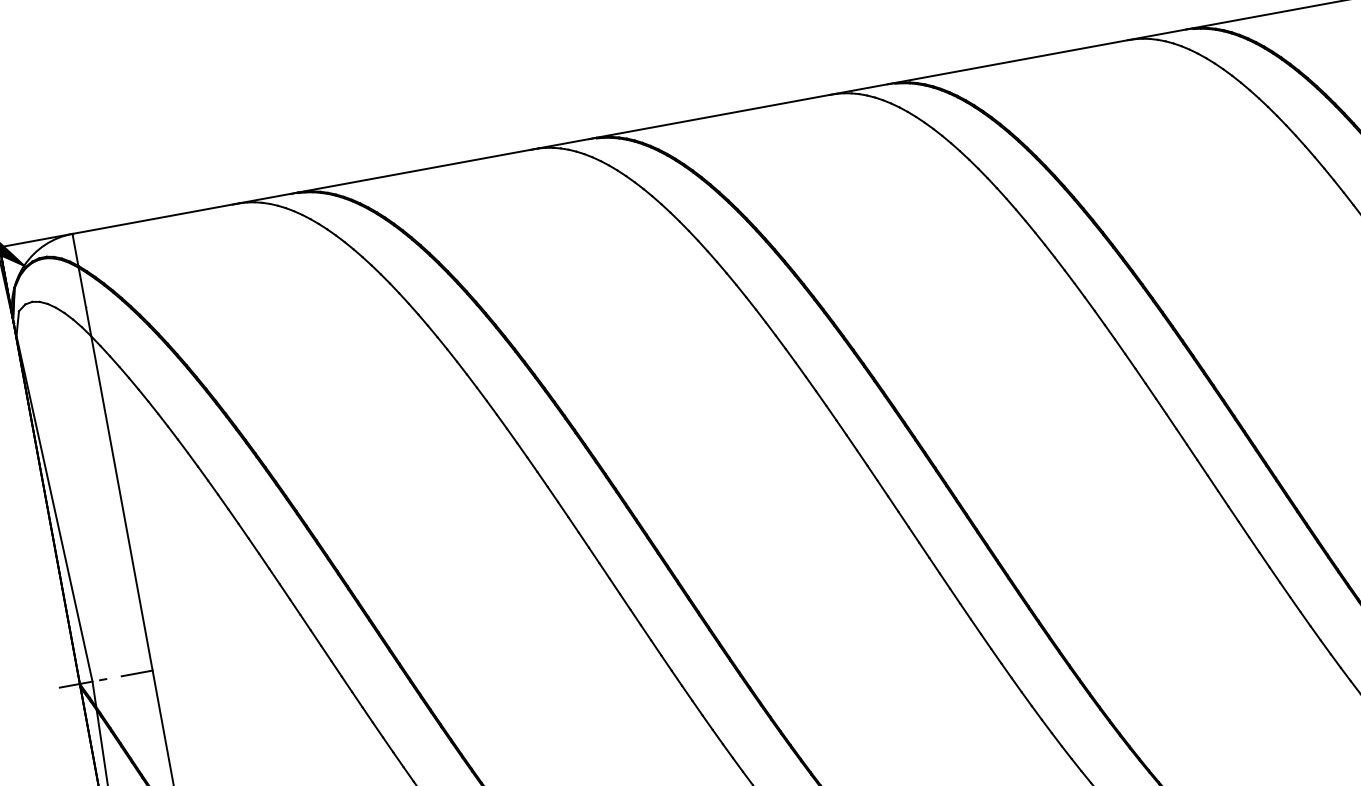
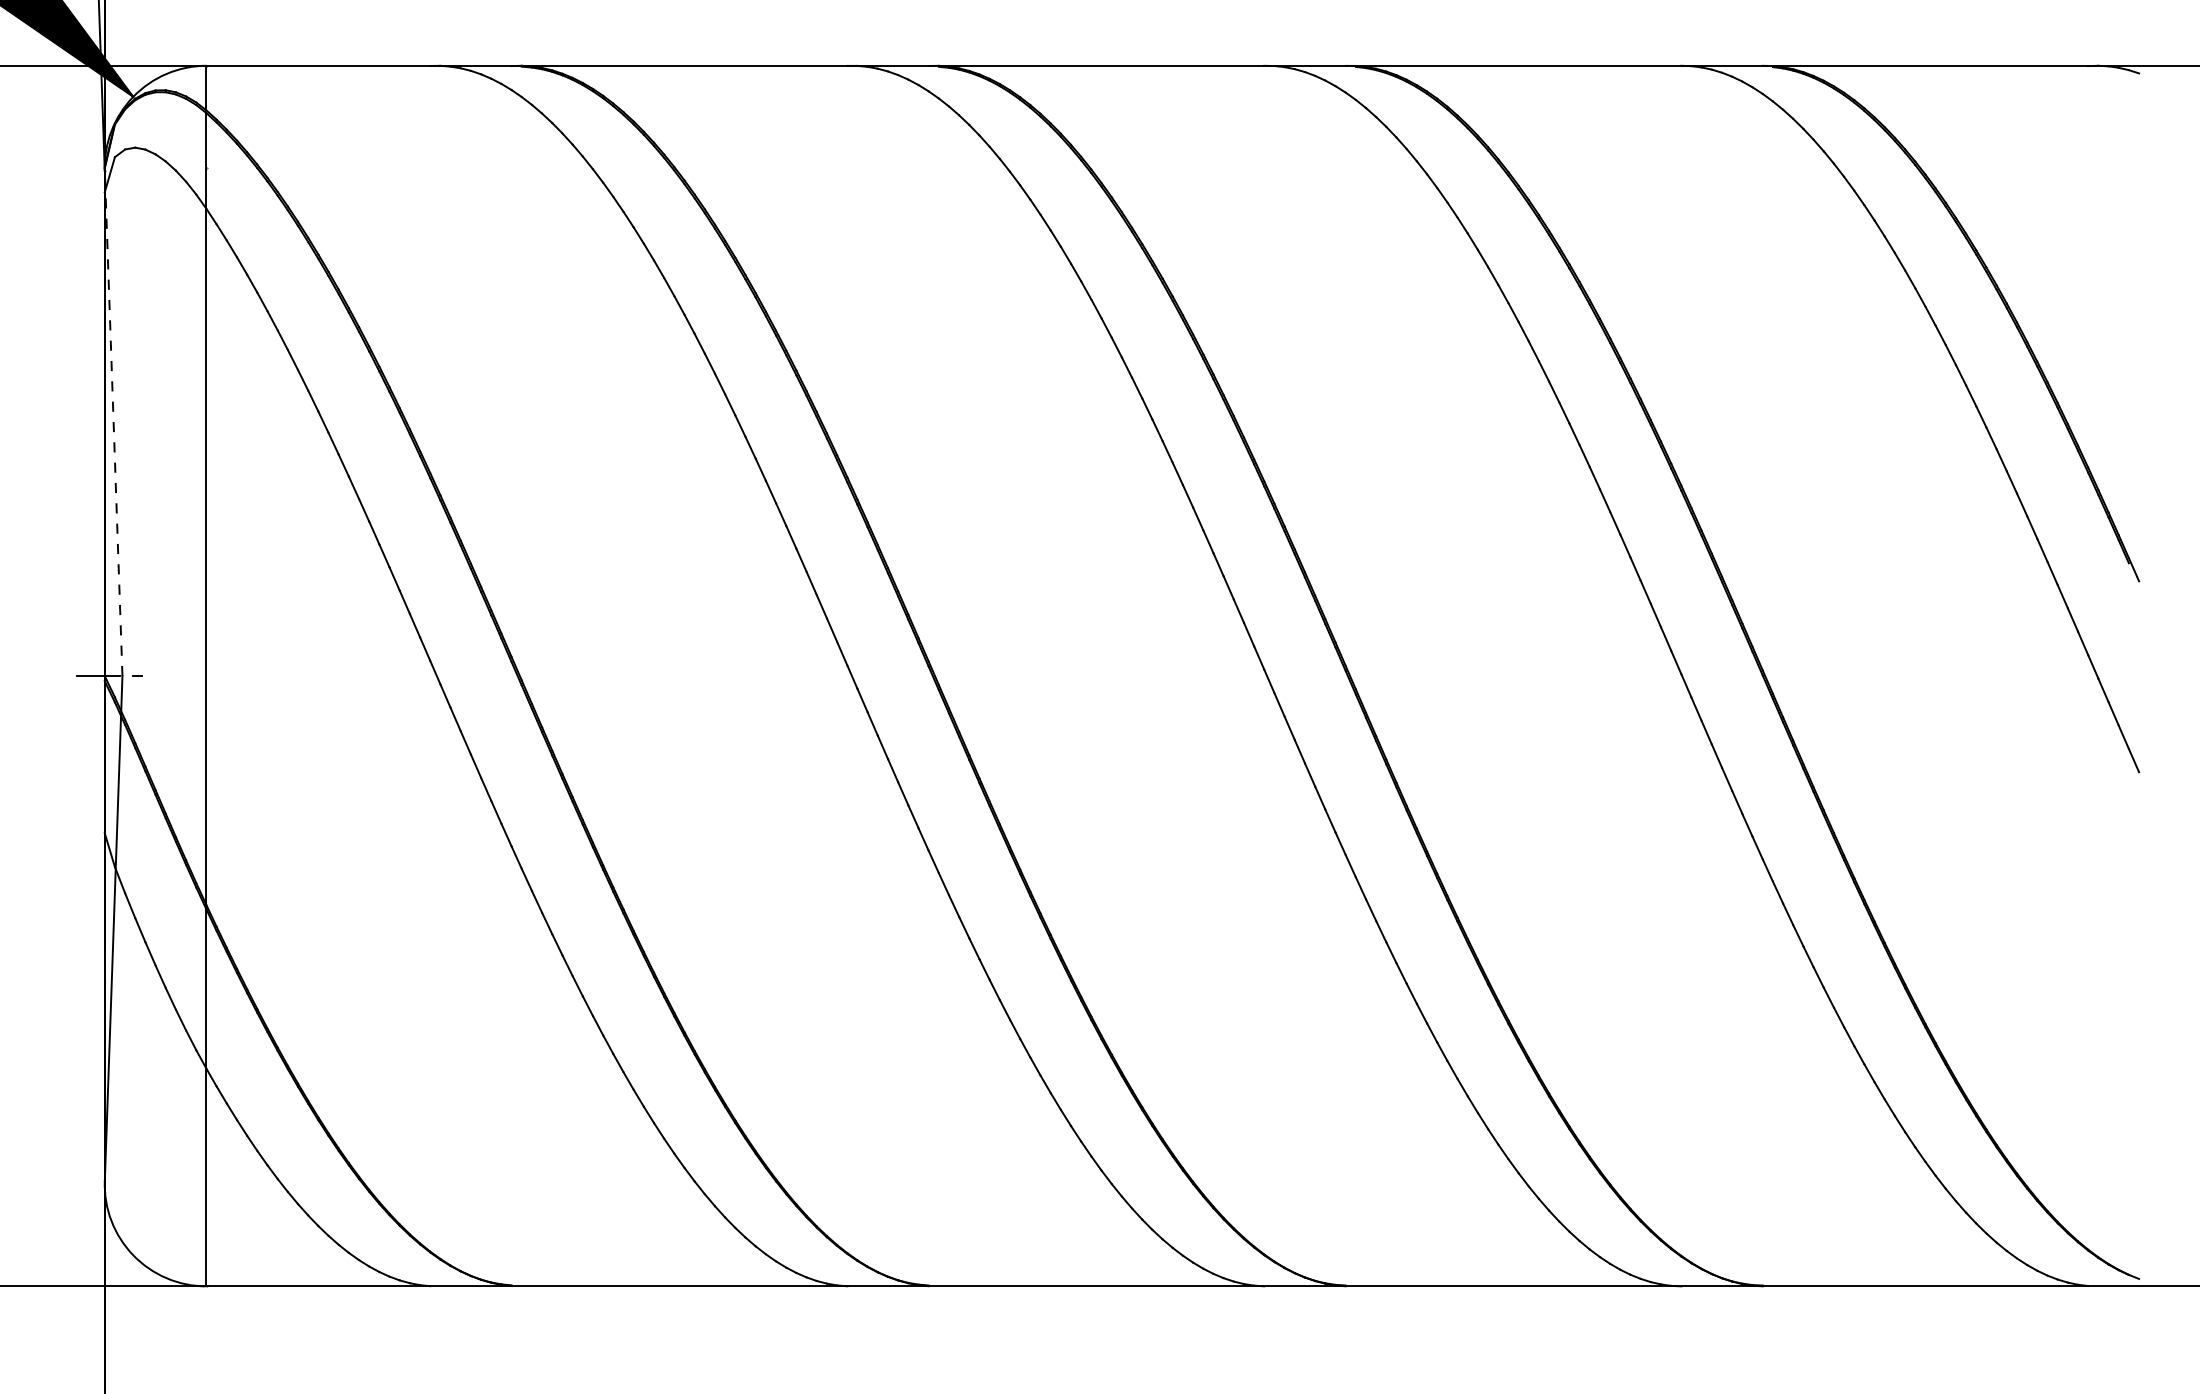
line: (52, 502) -> (113, 423), solid -> dashed
line: (136, 673) -> (184, 676), removed

